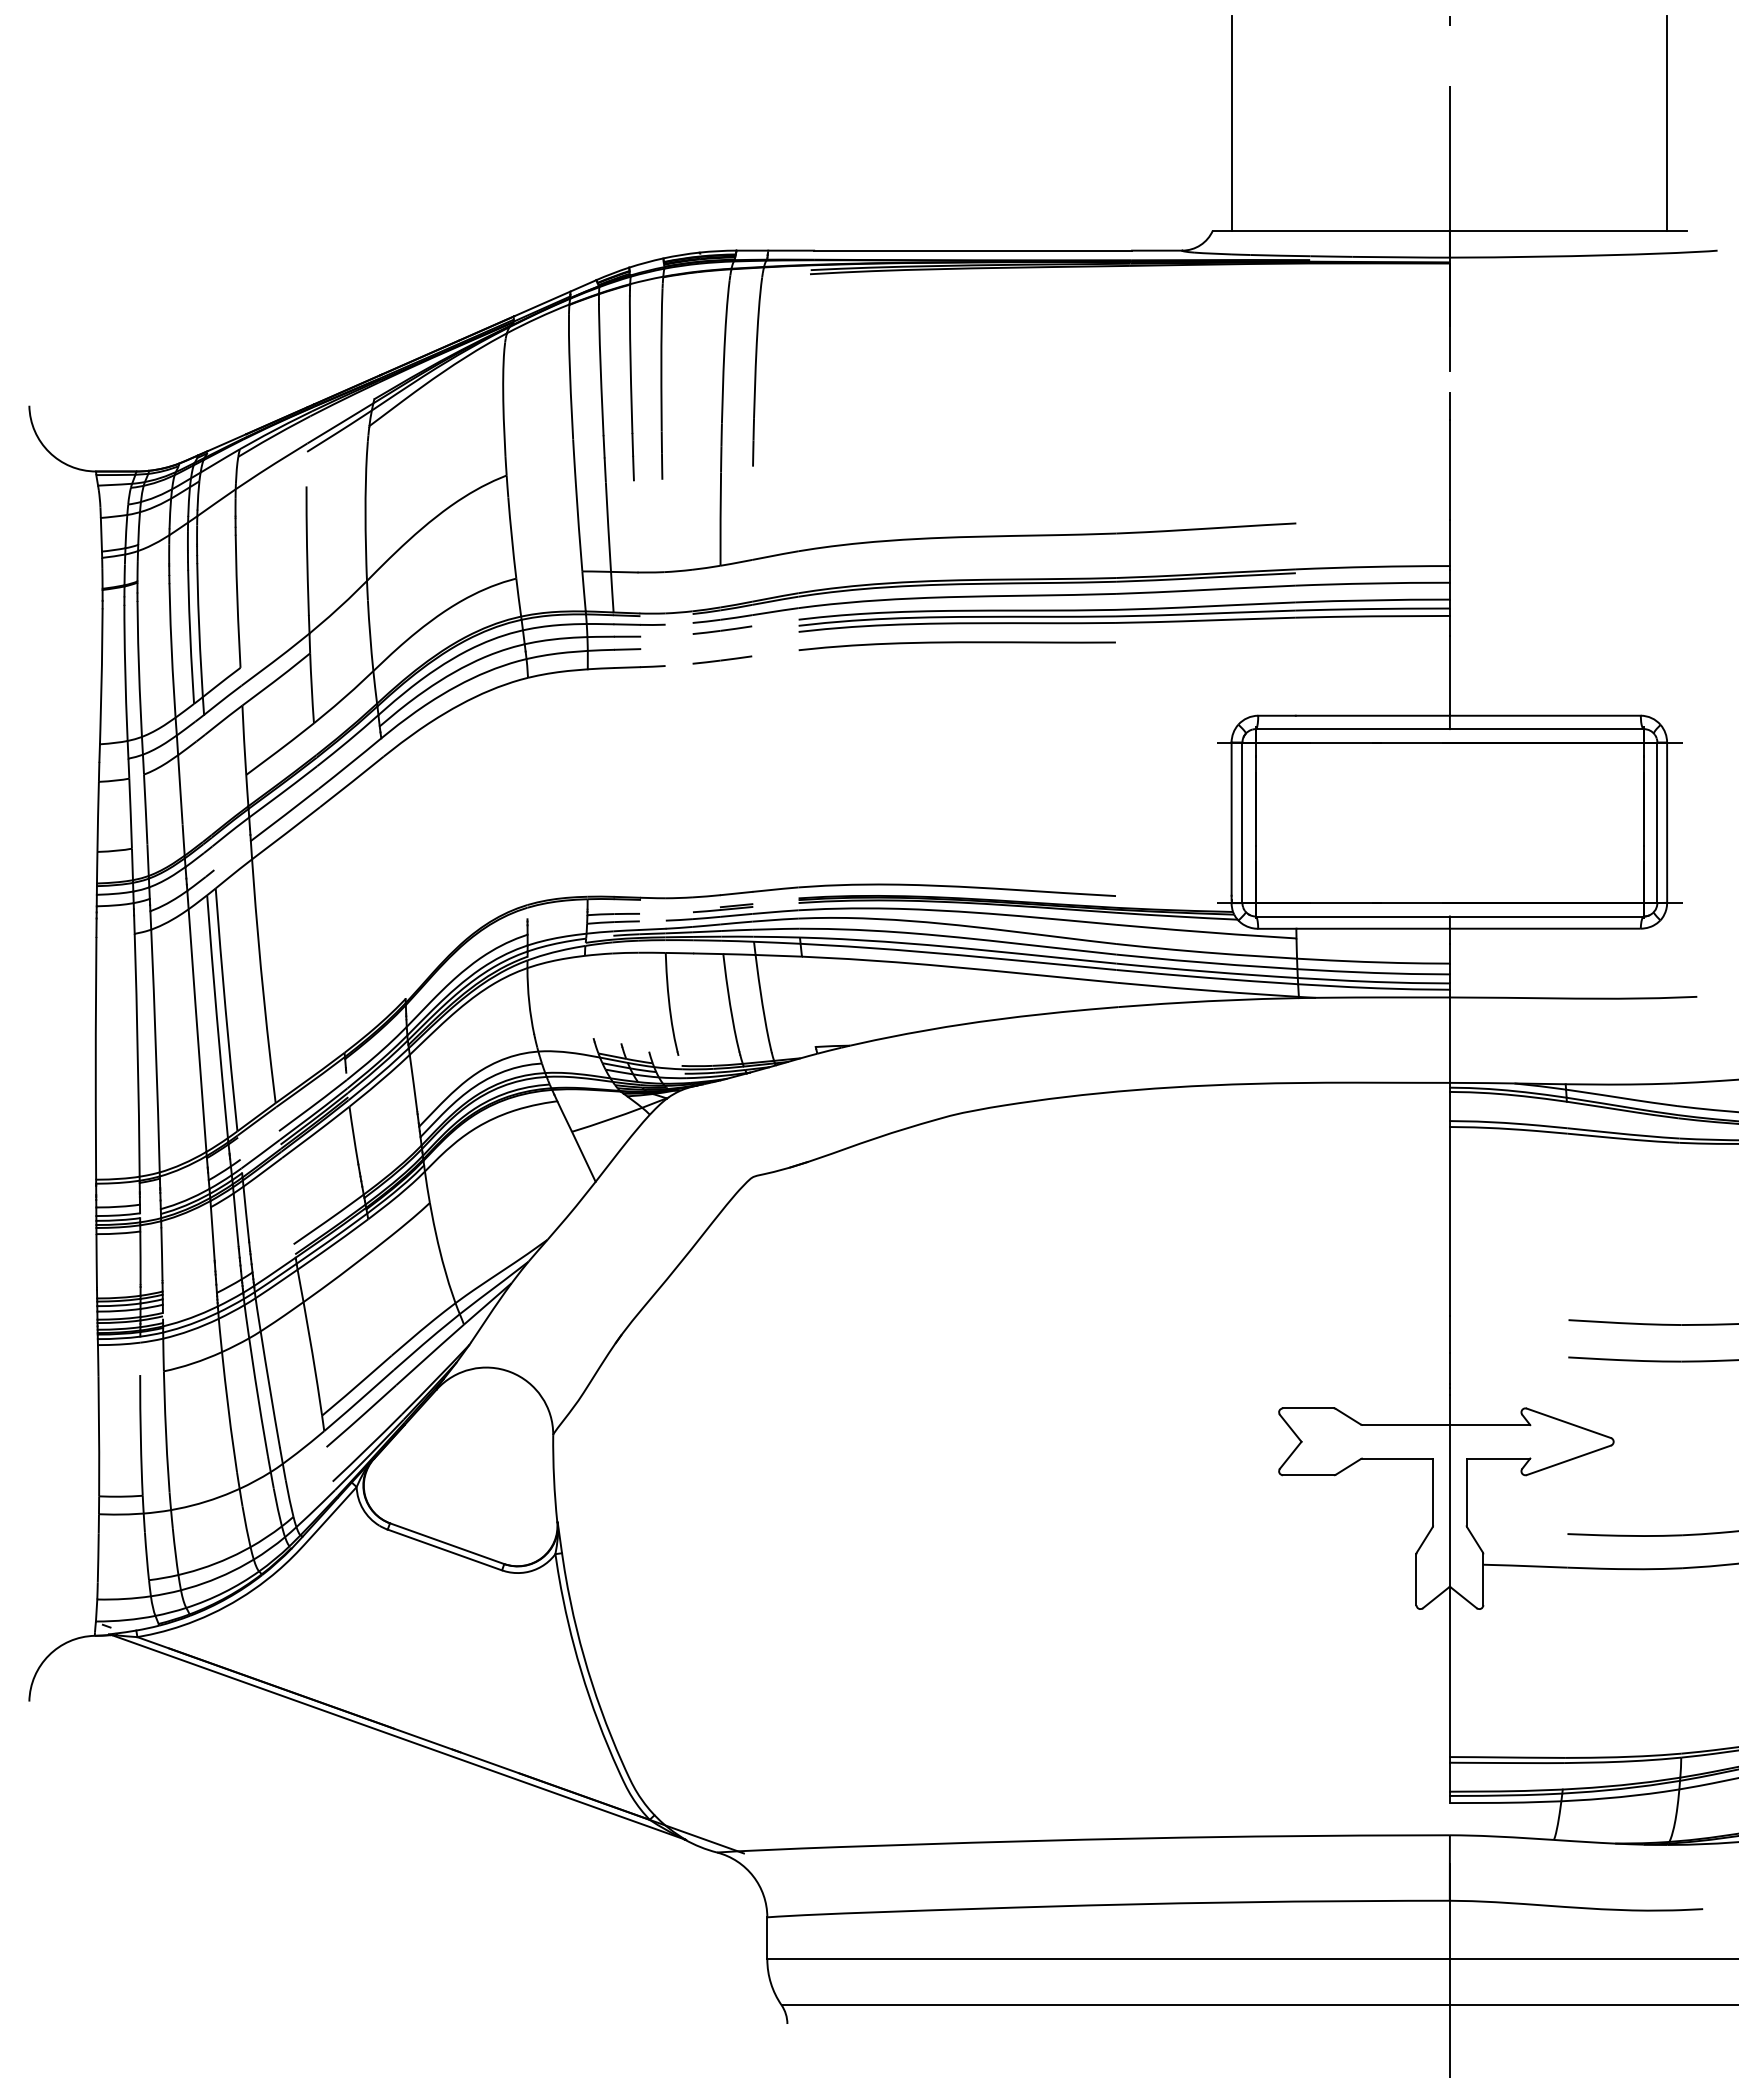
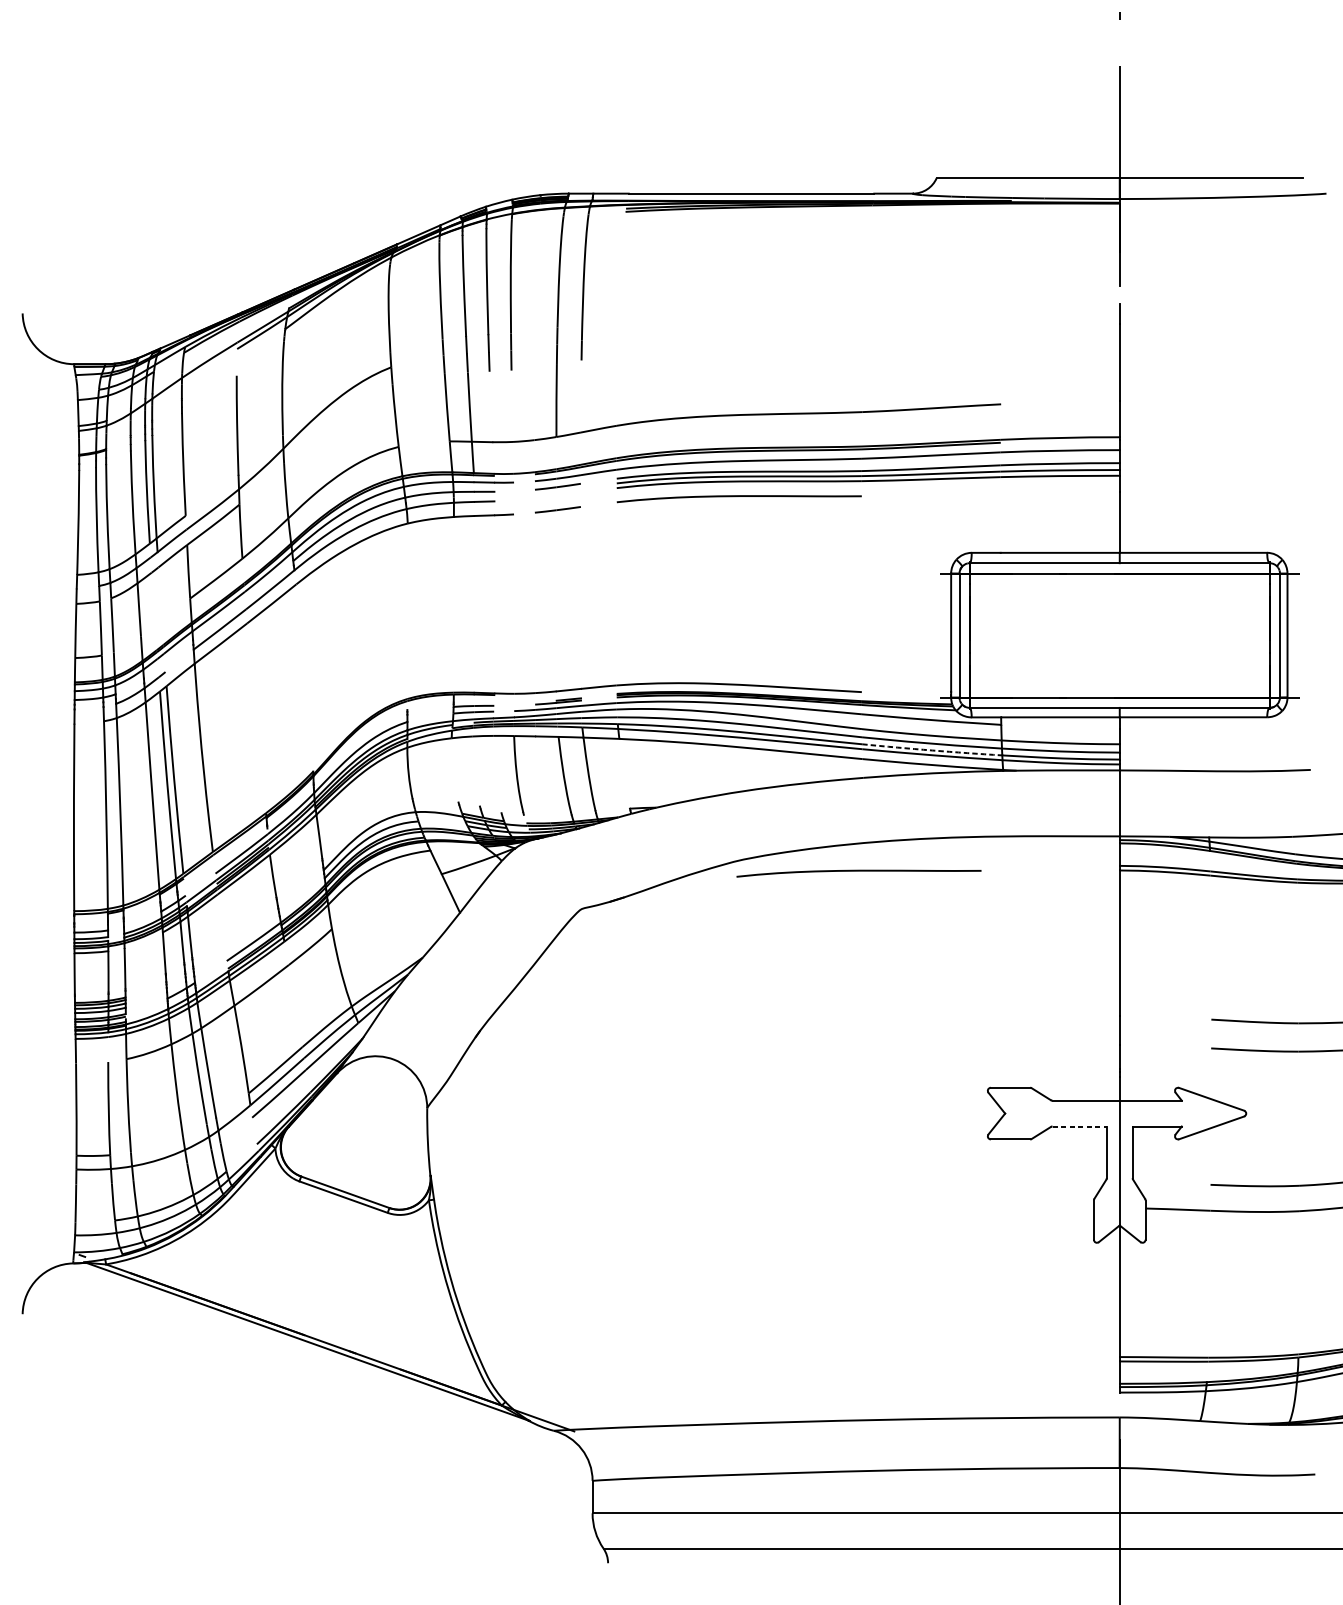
line: (1232, 123) -> (951, 95), removed
line: (1667, 123) -> (1287, 95), removed
arc: (1207, 971) -> (932, 750), solid -> dashed
curve: (1111, 1128) -> (858, 871), added
line: (1398, 1458) -> (1080, 1126), solid -> dashed

